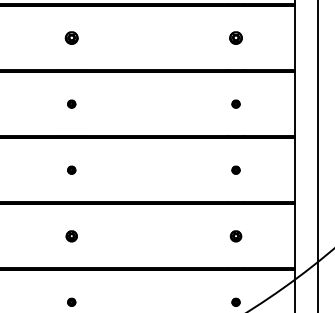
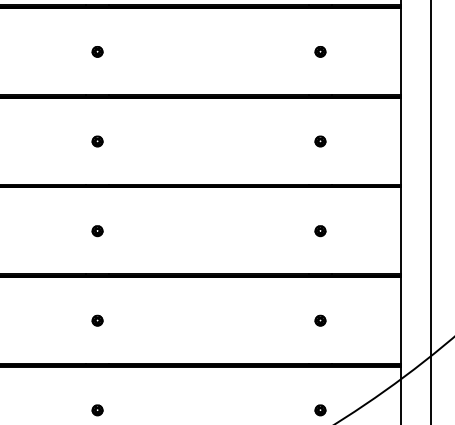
part: (71, 37) -> (97, 51), size x0.62
part: (236, 37) -> (320, 51), size x0.62
part: (71, 236) -> (97, 320), size x0.71
part: (236, 236) -> (320, 320), size x0.71

